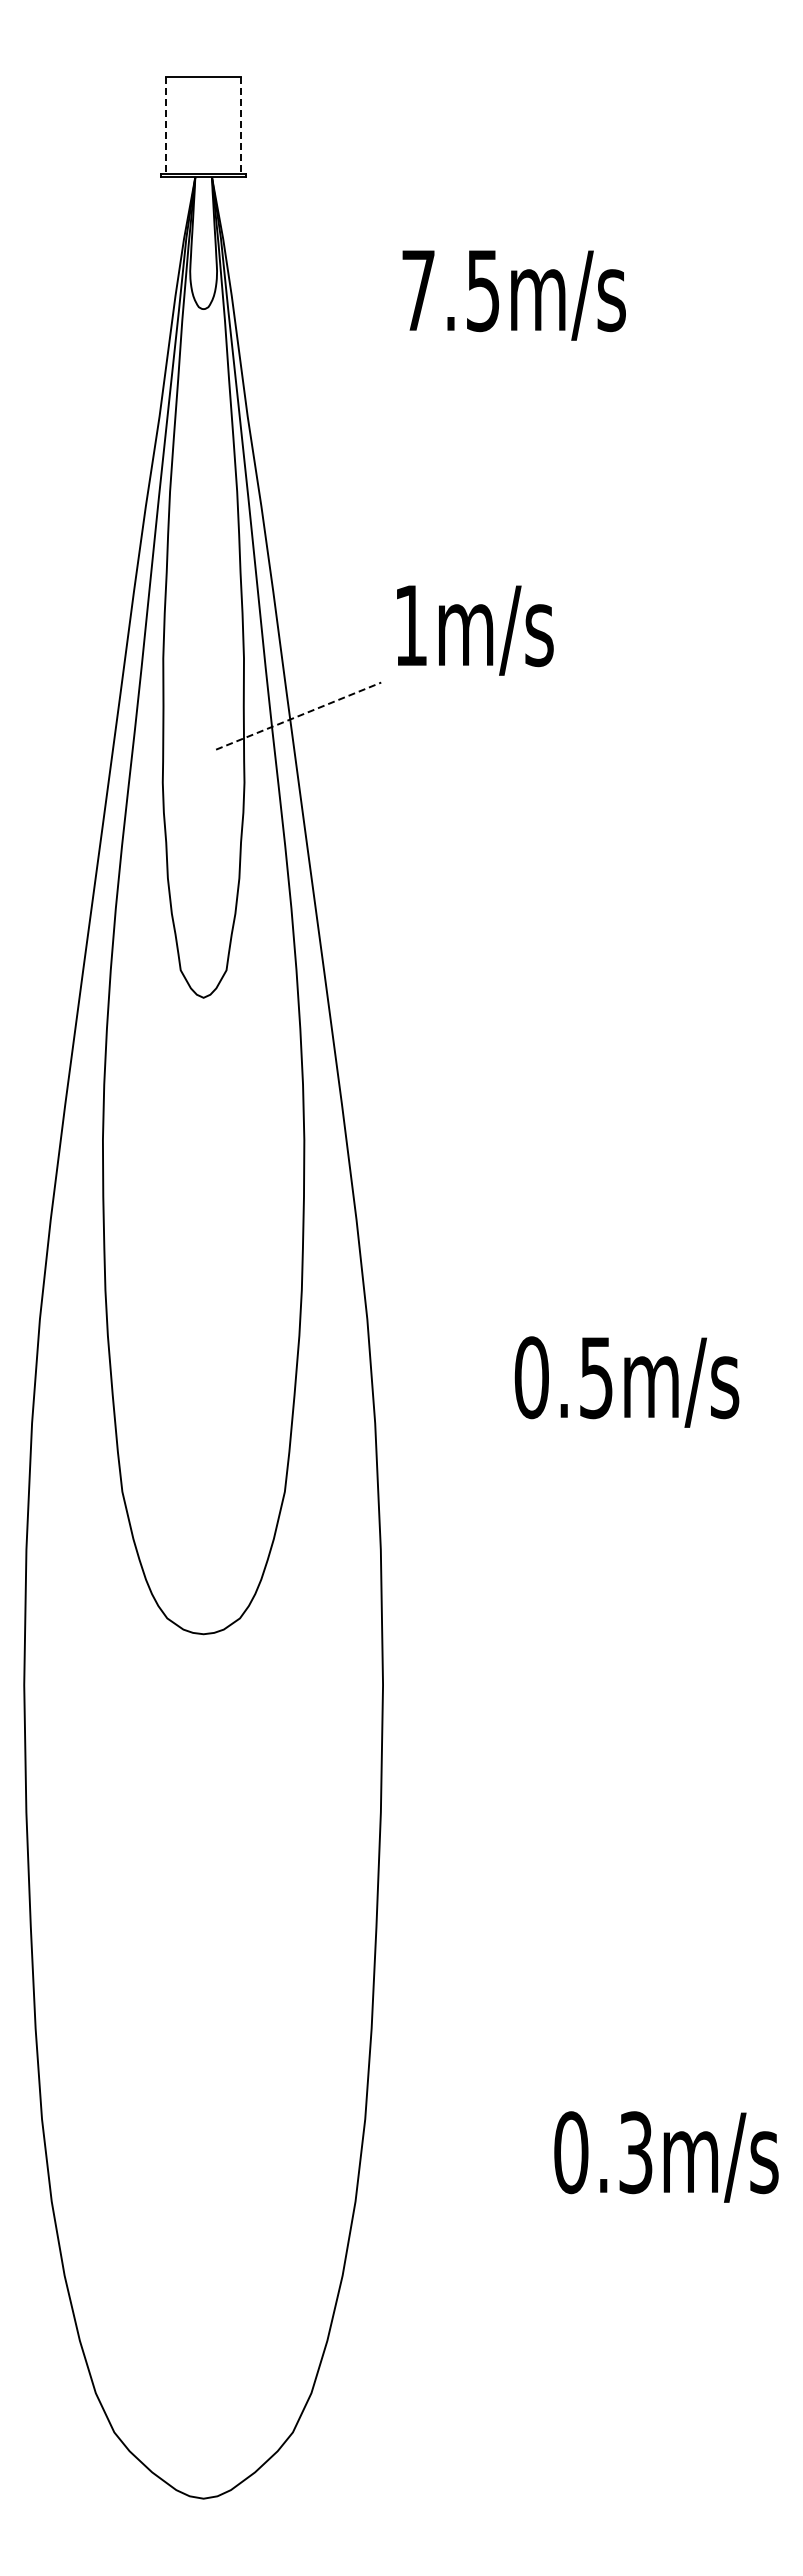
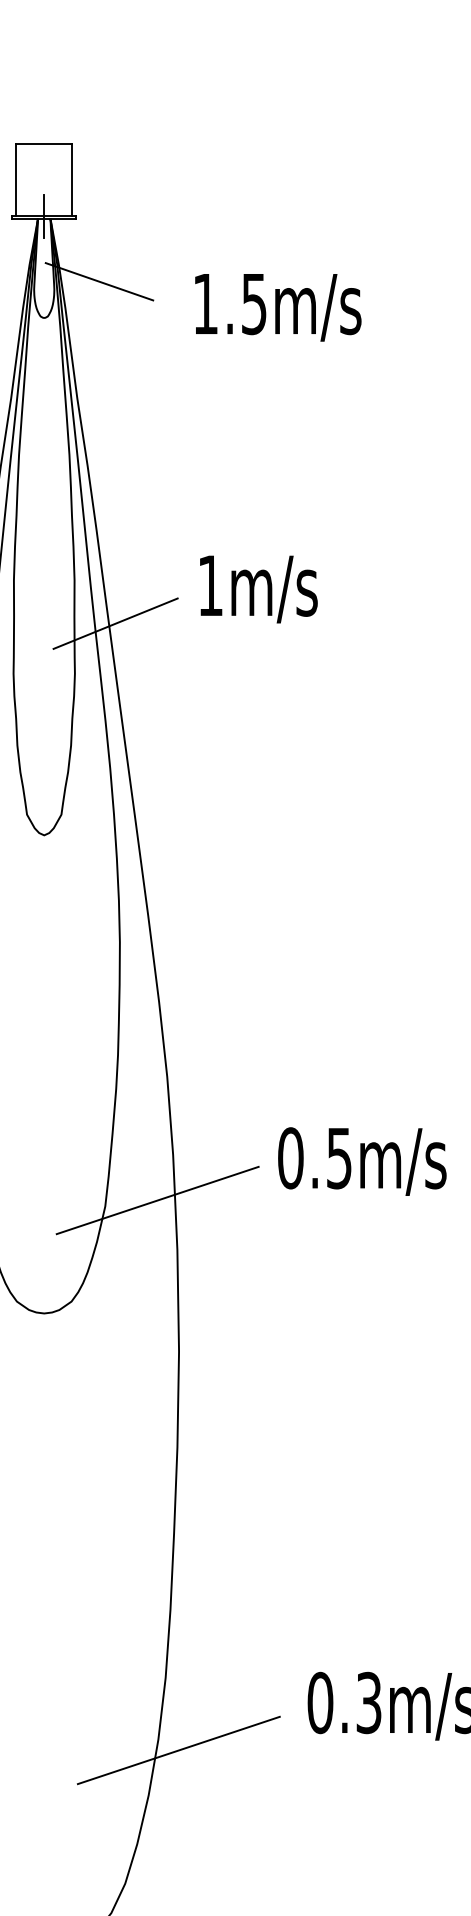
line: (166, 126) -> (16, 180), dashed -> solid
line: (241, 126) -> (72, 180), dashed -> solid
line: (203, 173) -> (44, 216), added
line: (276, 260) -> (98, 281), added
text: (418, 290) -> (205, 303), 7.5m/s -> 1.5m/s
text: (475, 630) -> (259, 589), moved
line: (299, 715) -> (116, 623), dashed -> solid
text: (626, 1381) -> (361, 1161), moved
line: (354, 1483) -> (157, 1200), added
line: (382, 2215) -> (178, 1750), added

